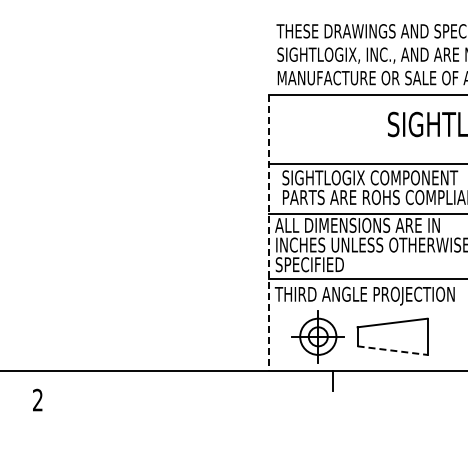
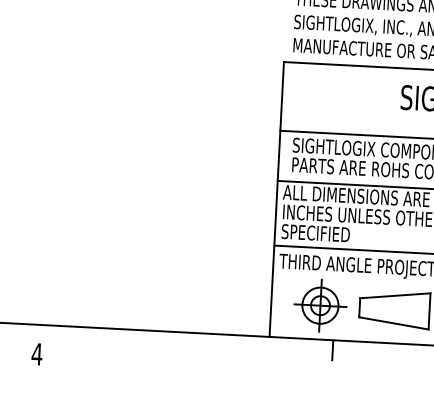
line: (269, 233) -> (277, 199), dashed -> solid
line: (393, 350) -> (394, 323), dashed -> solid
text: (37, 399) -> (36, 353), 2 -> 4

